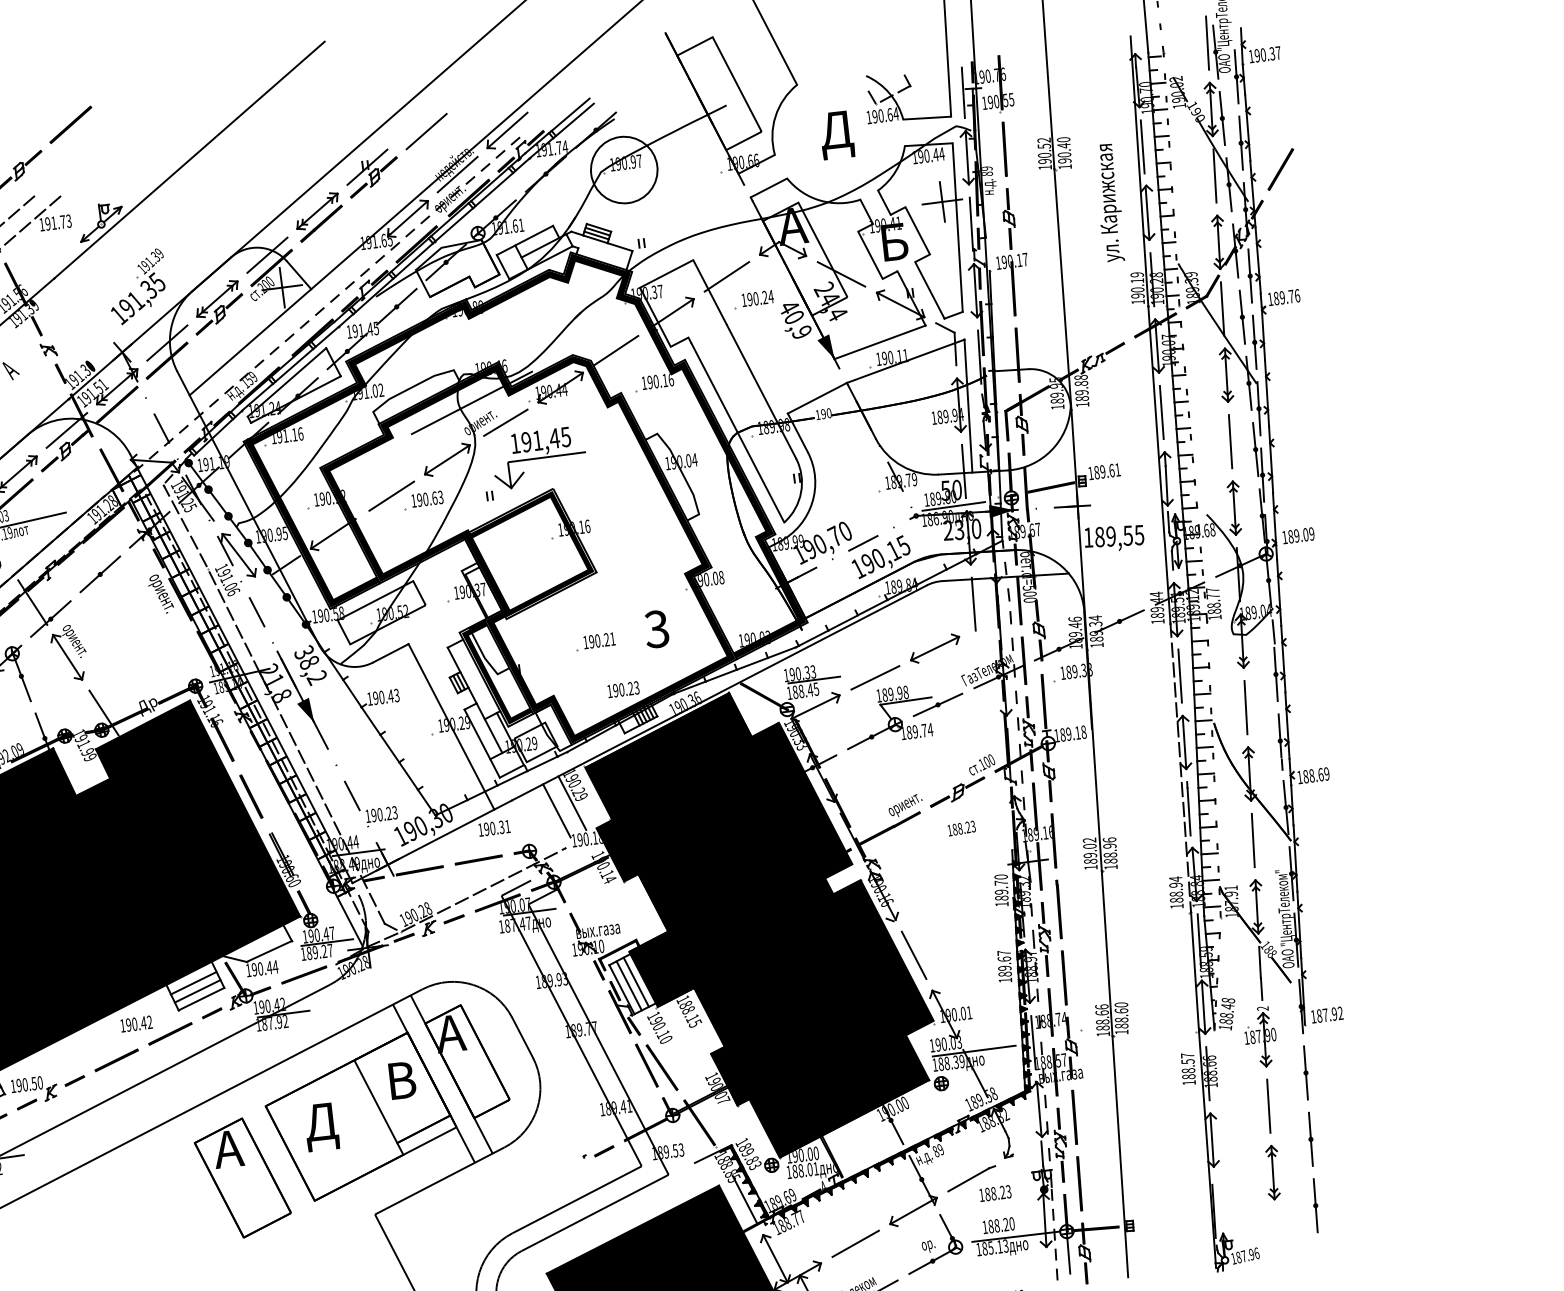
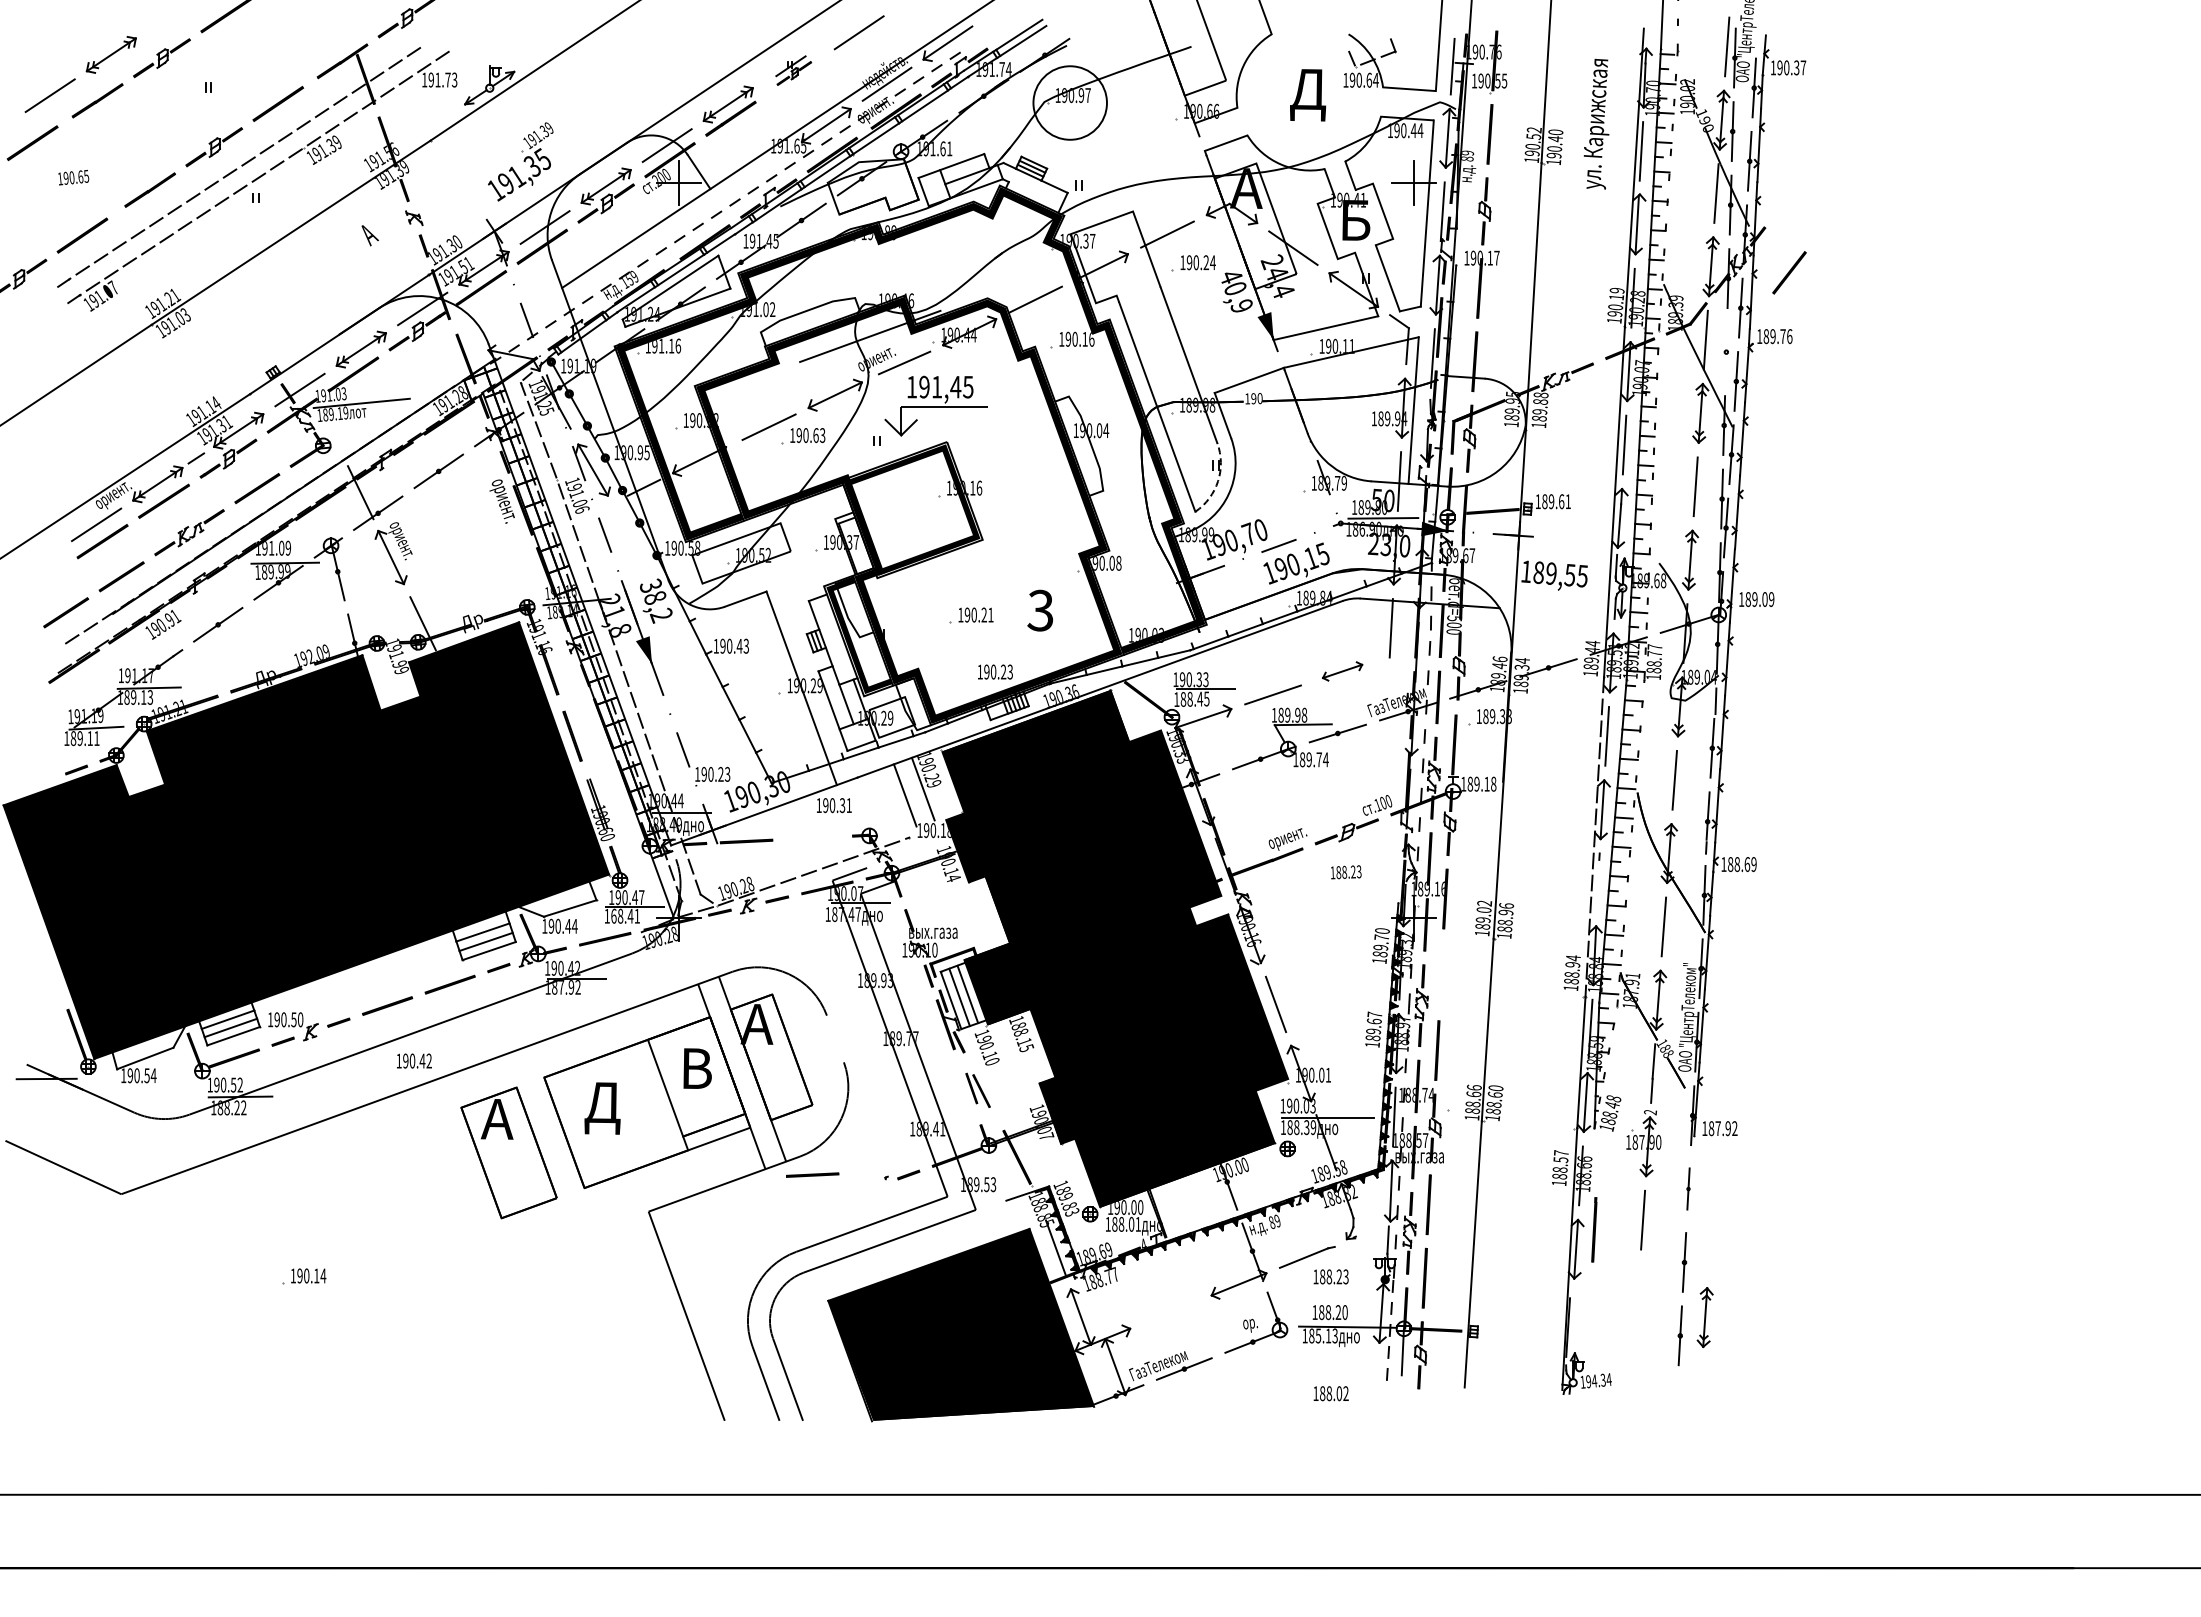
line: (1280, 169) -> (1789, 272), moved
part: (372, 173) -> (793, 70), size x0.6
text: (1108, 202) -> (1596, 123), moved
line: (1242, 316) -> (1726, 351), removed
arc: (801, 492) -> (1218, 481), solid -> dashed
part: (934, 648) -> (1342, 671), size x0.7
line: (1188, 811) -> (1597, 886), removed
line: (478, 859) -> (812, 1174), moved
line: (1059, 909) -> (1594, 1229), moved
text: (319, 951) -> (625, 915), 189.27 -> 168.41
text: (136, 1023) -> (414, 1060), moved
line: (521, 1037) -> (834, 1038), removed
part: (656, 1067) -> (977, 1090), size x0.6
part: (1305, 1072) -> (1688, 1188), size x0.7
part: (1272, 1172) -> (1704, 1317), moved
line: (855, 1244) -> (1170, 1312), removed
text: (1247, 1255) -> (1598, 1380), 187.96 -> 194.34

